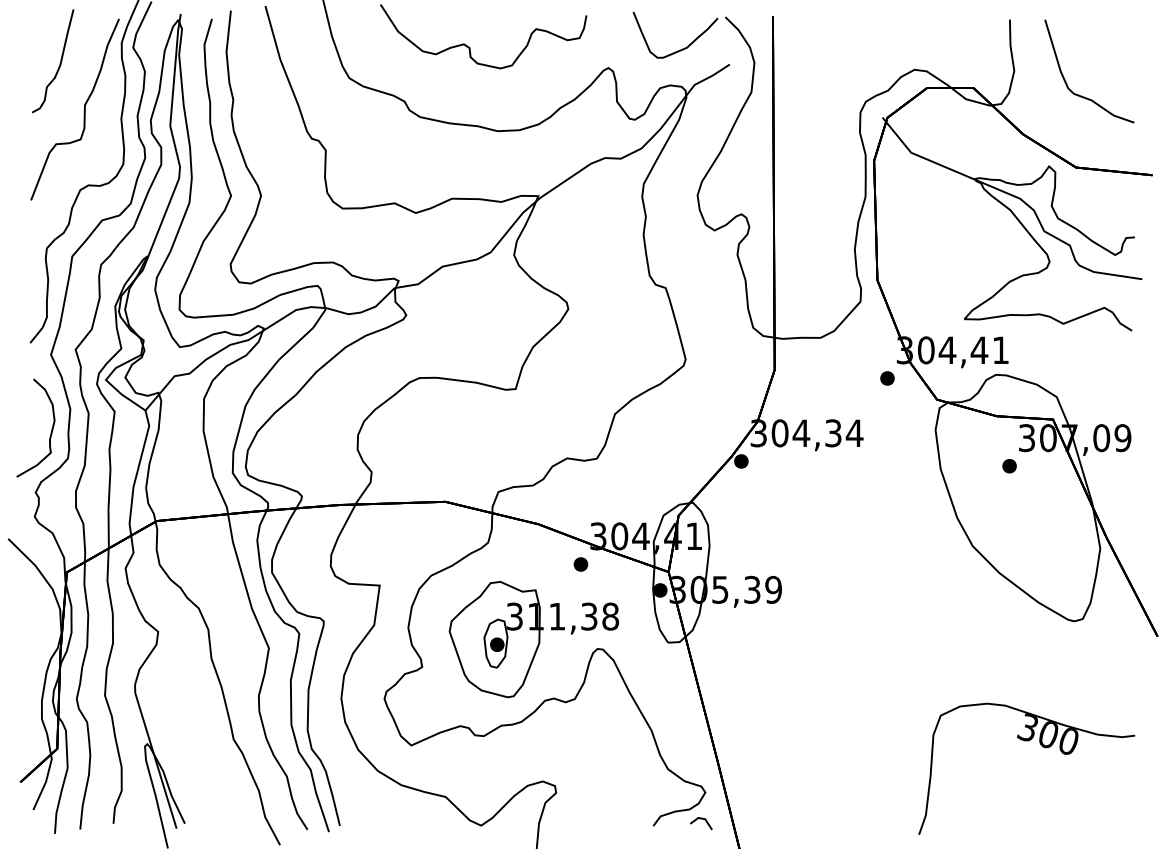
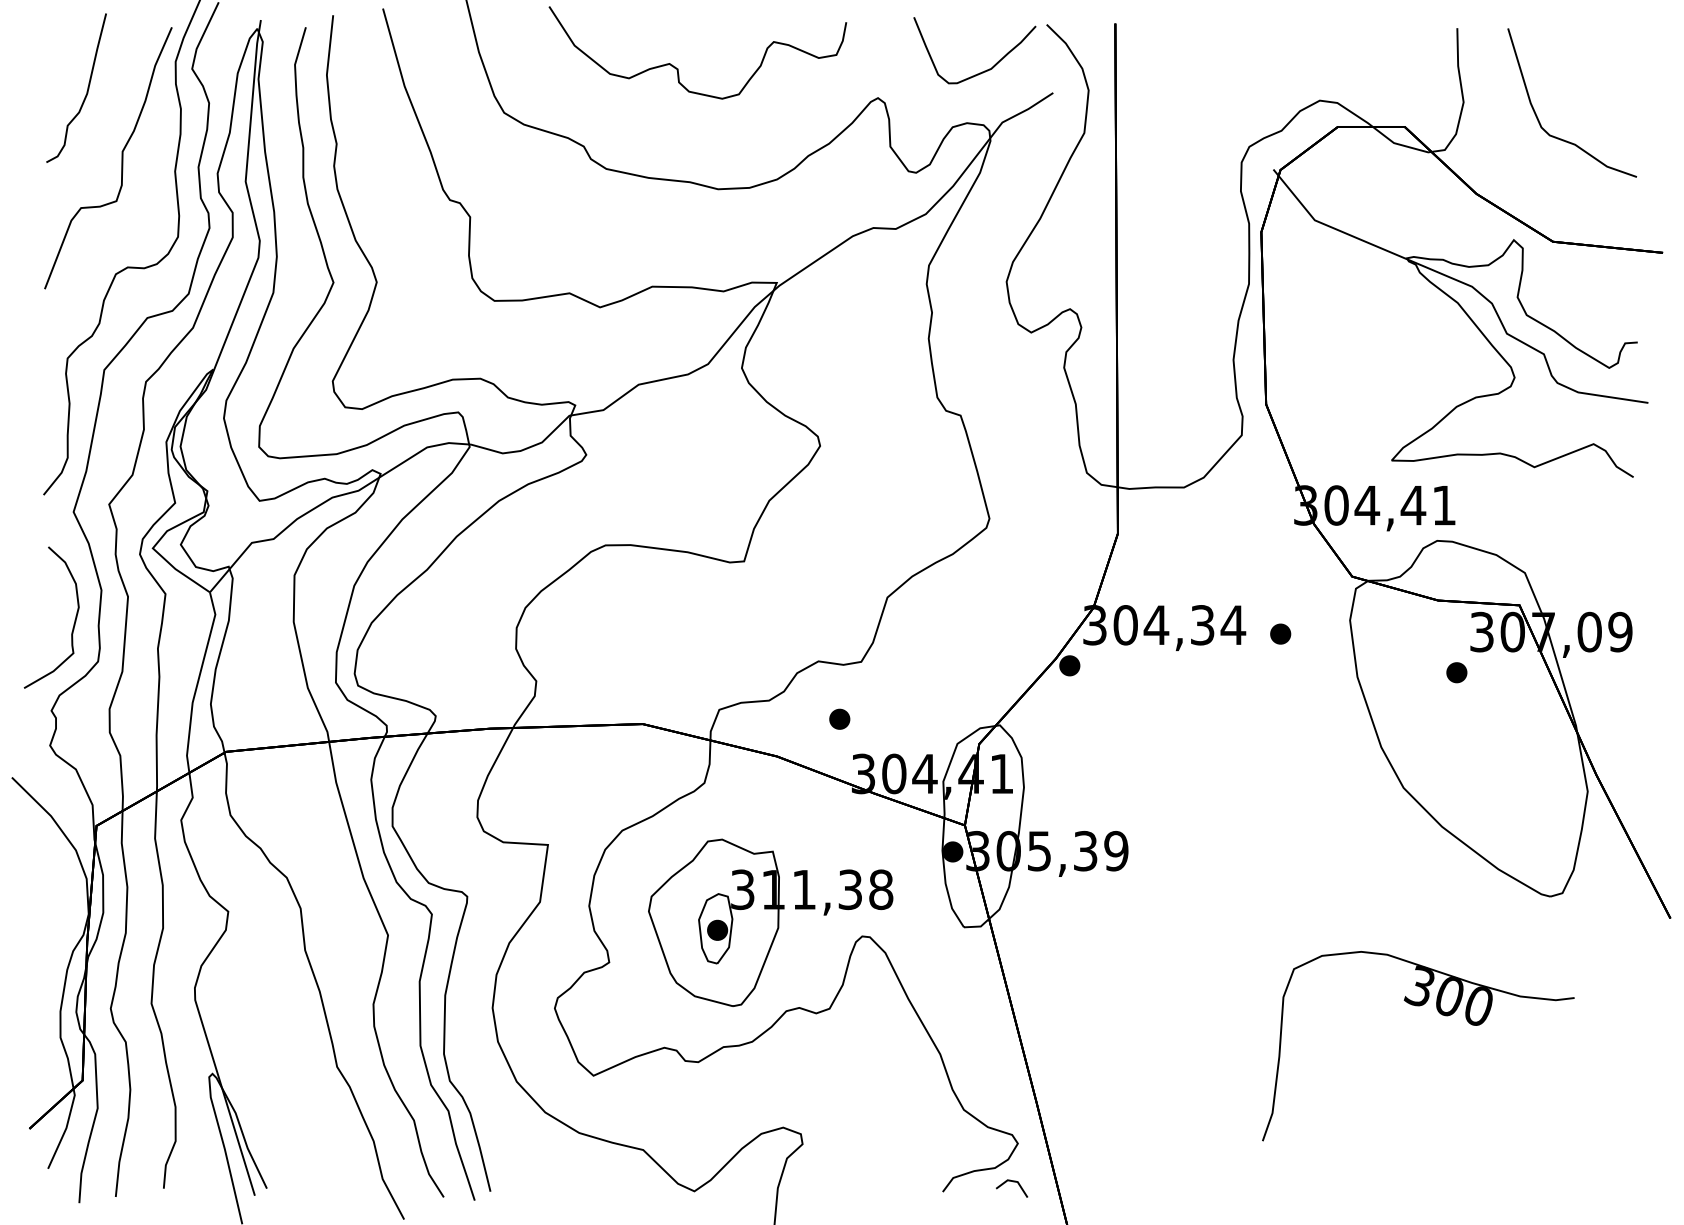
part: (887, 378) -> (1280, 634), moved
part: (580, 564) -> (839, 719), moved
part: (1041, 746) -> (1439, 1013), moved

